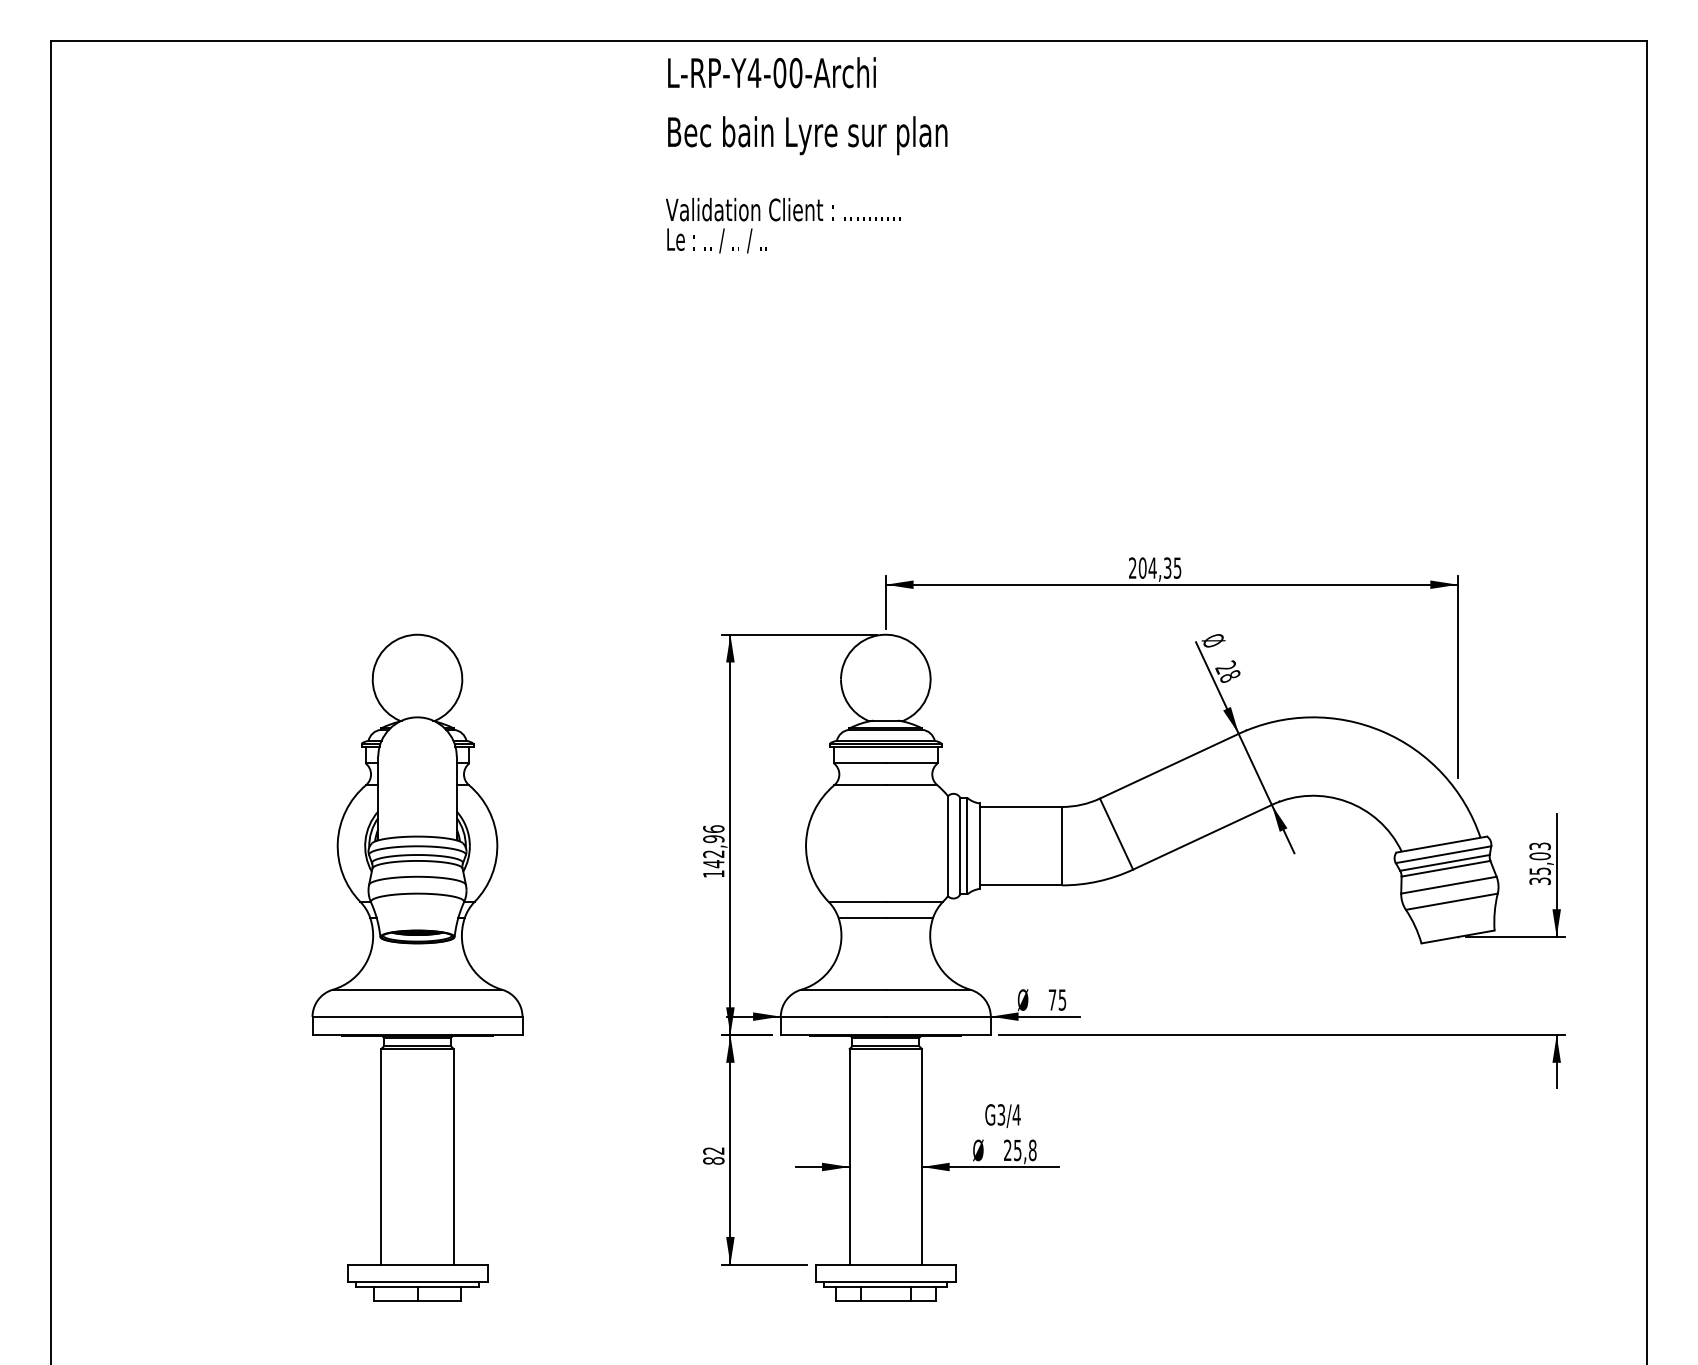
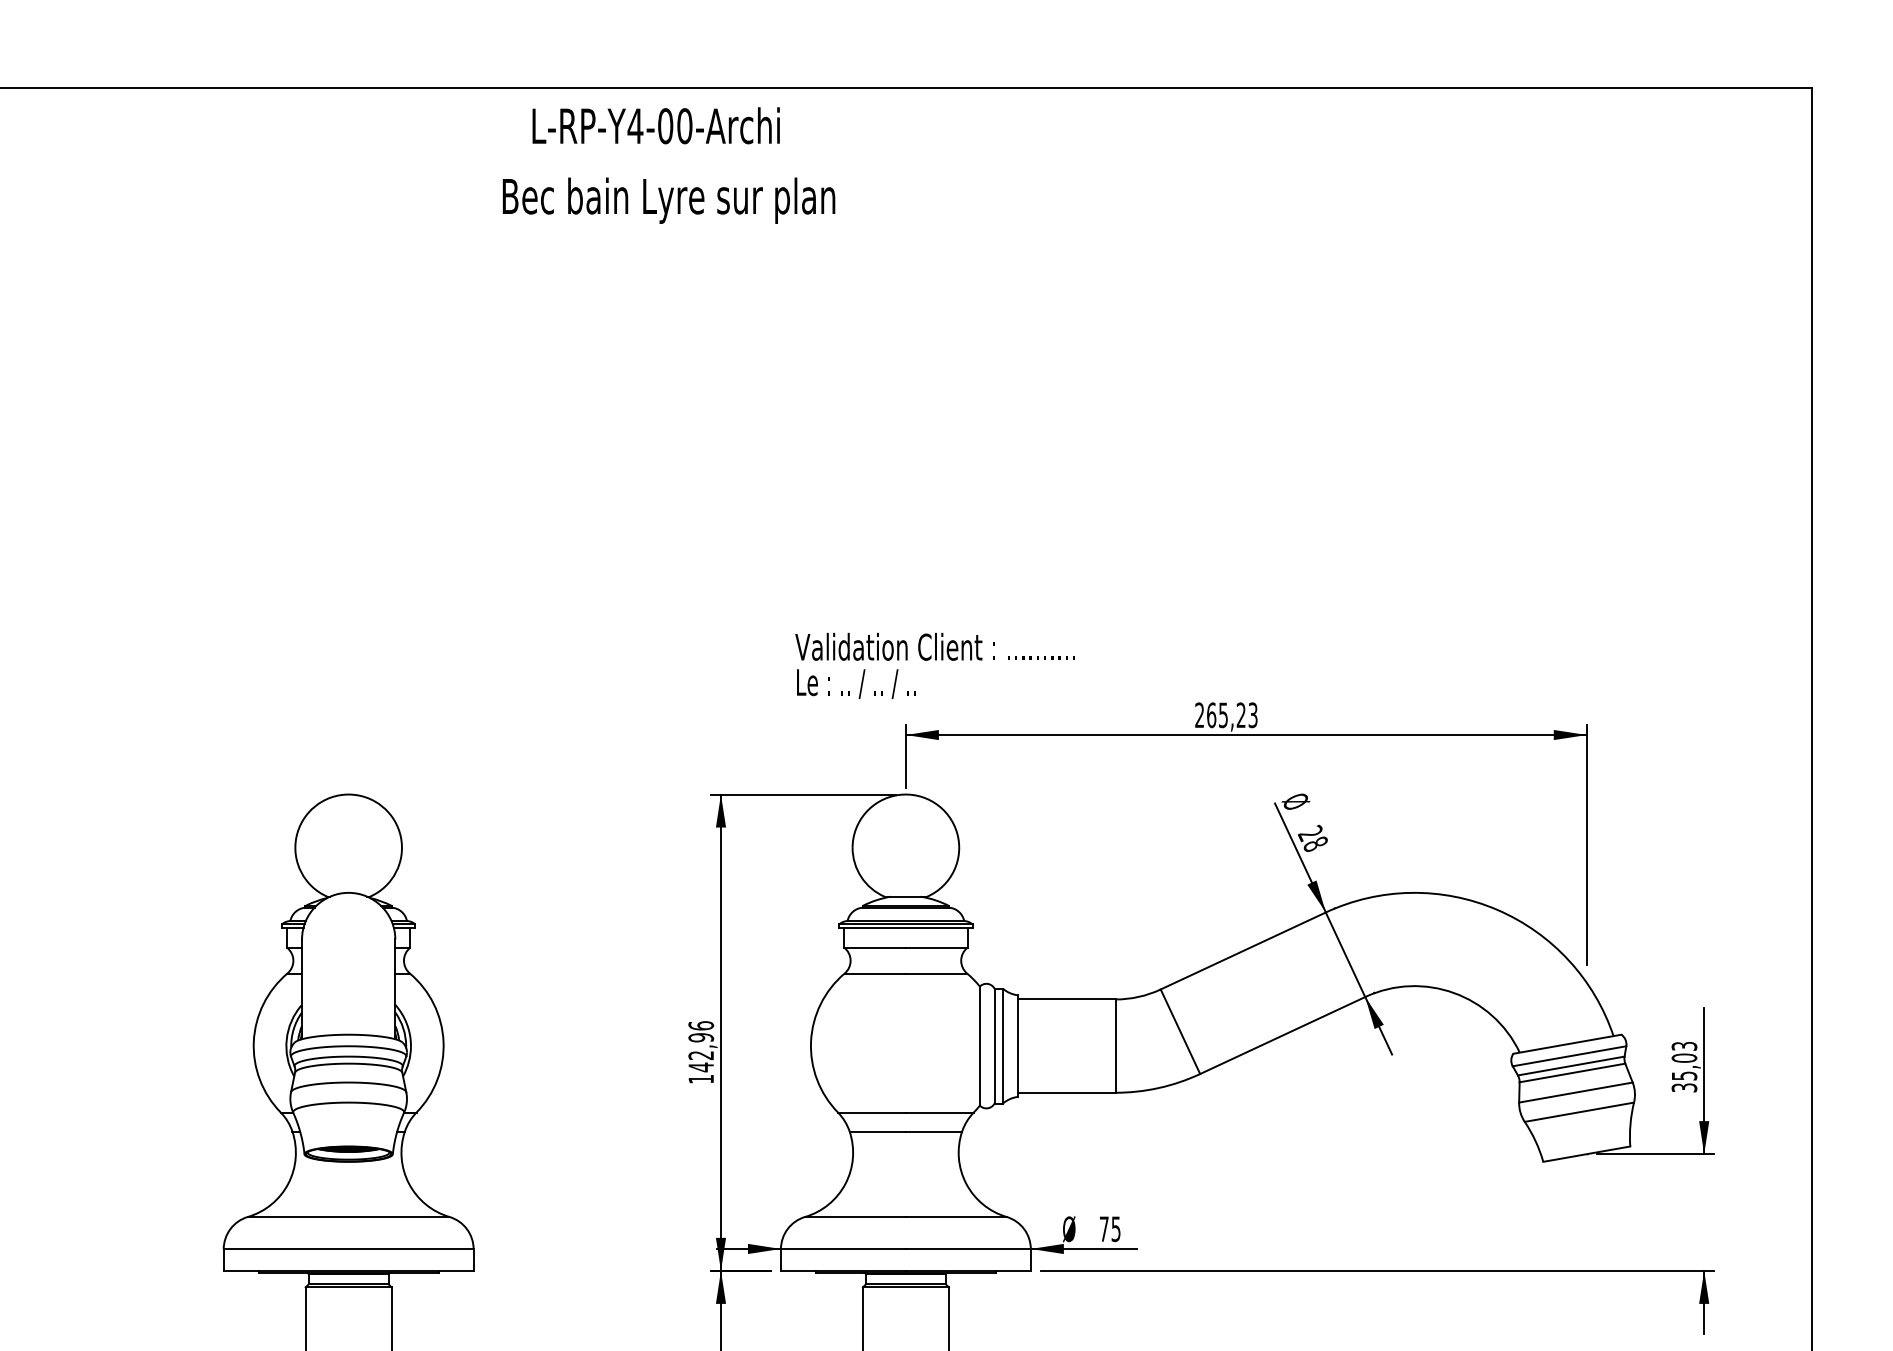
text: (771, 72) -> (655, 125), moved
text: (807, 135) -> (668, 200), moved
text: (783, 225) -> (935, 665), moved
text: (1160, 567) -> (1232, 714), 204,35 -> 265,23

